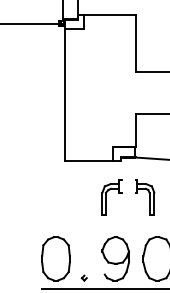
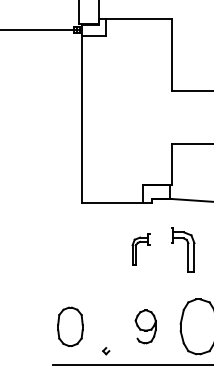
part: (111, 197) -> (140, 249), size x0.7
part: (56, 258) -> (70, 326), size x0.7
part: (115, 258) -> (145, 326), size x0.6

